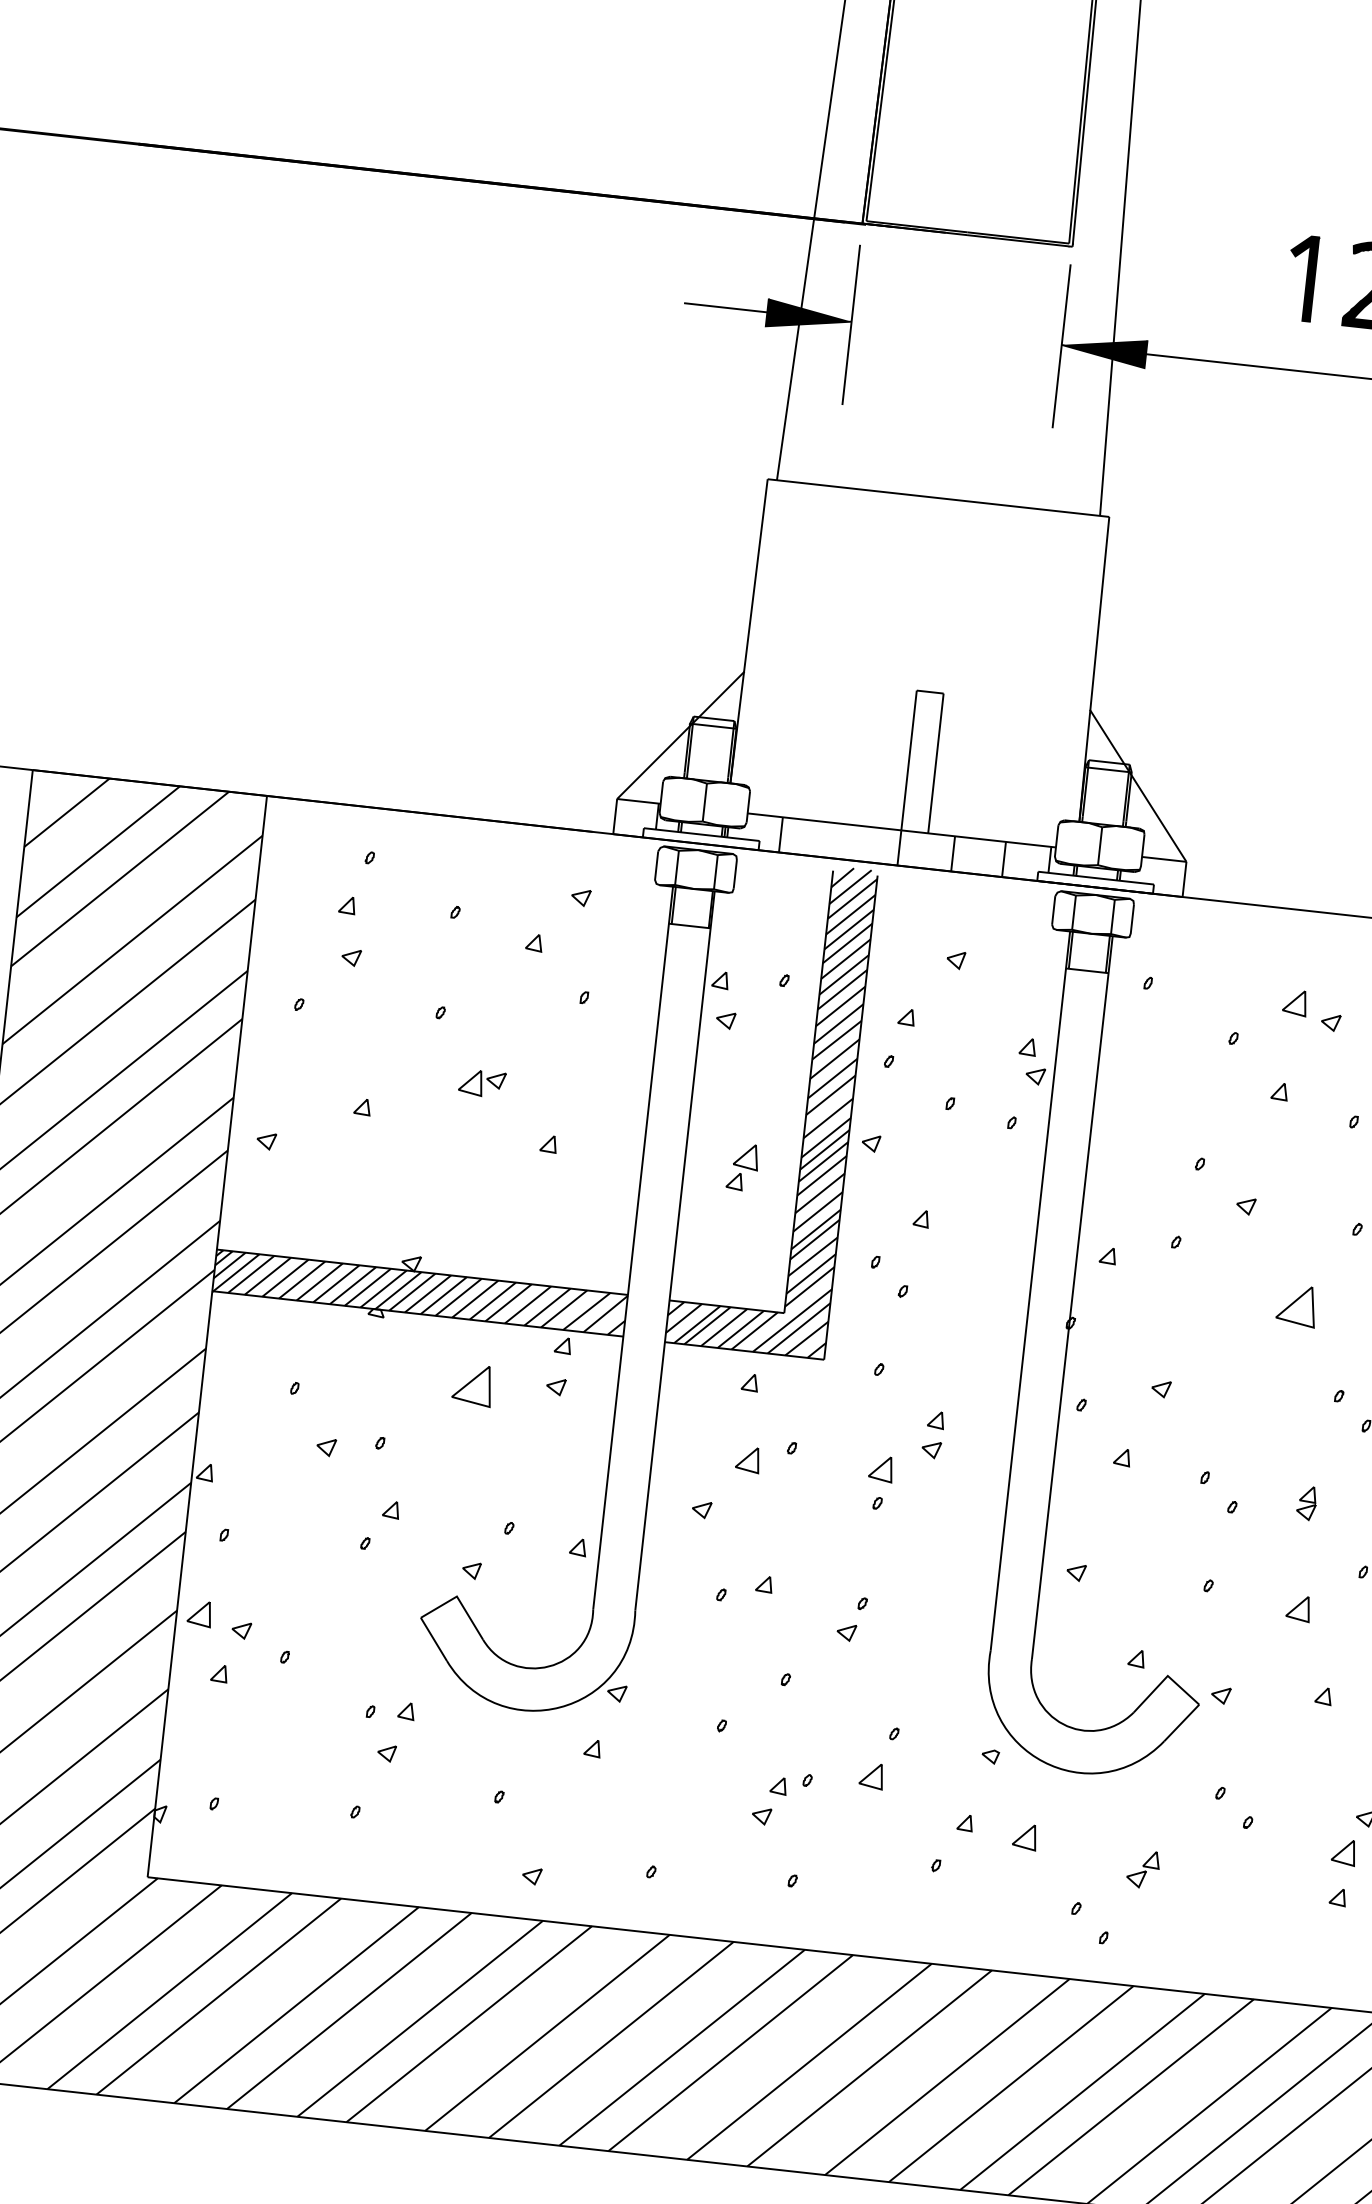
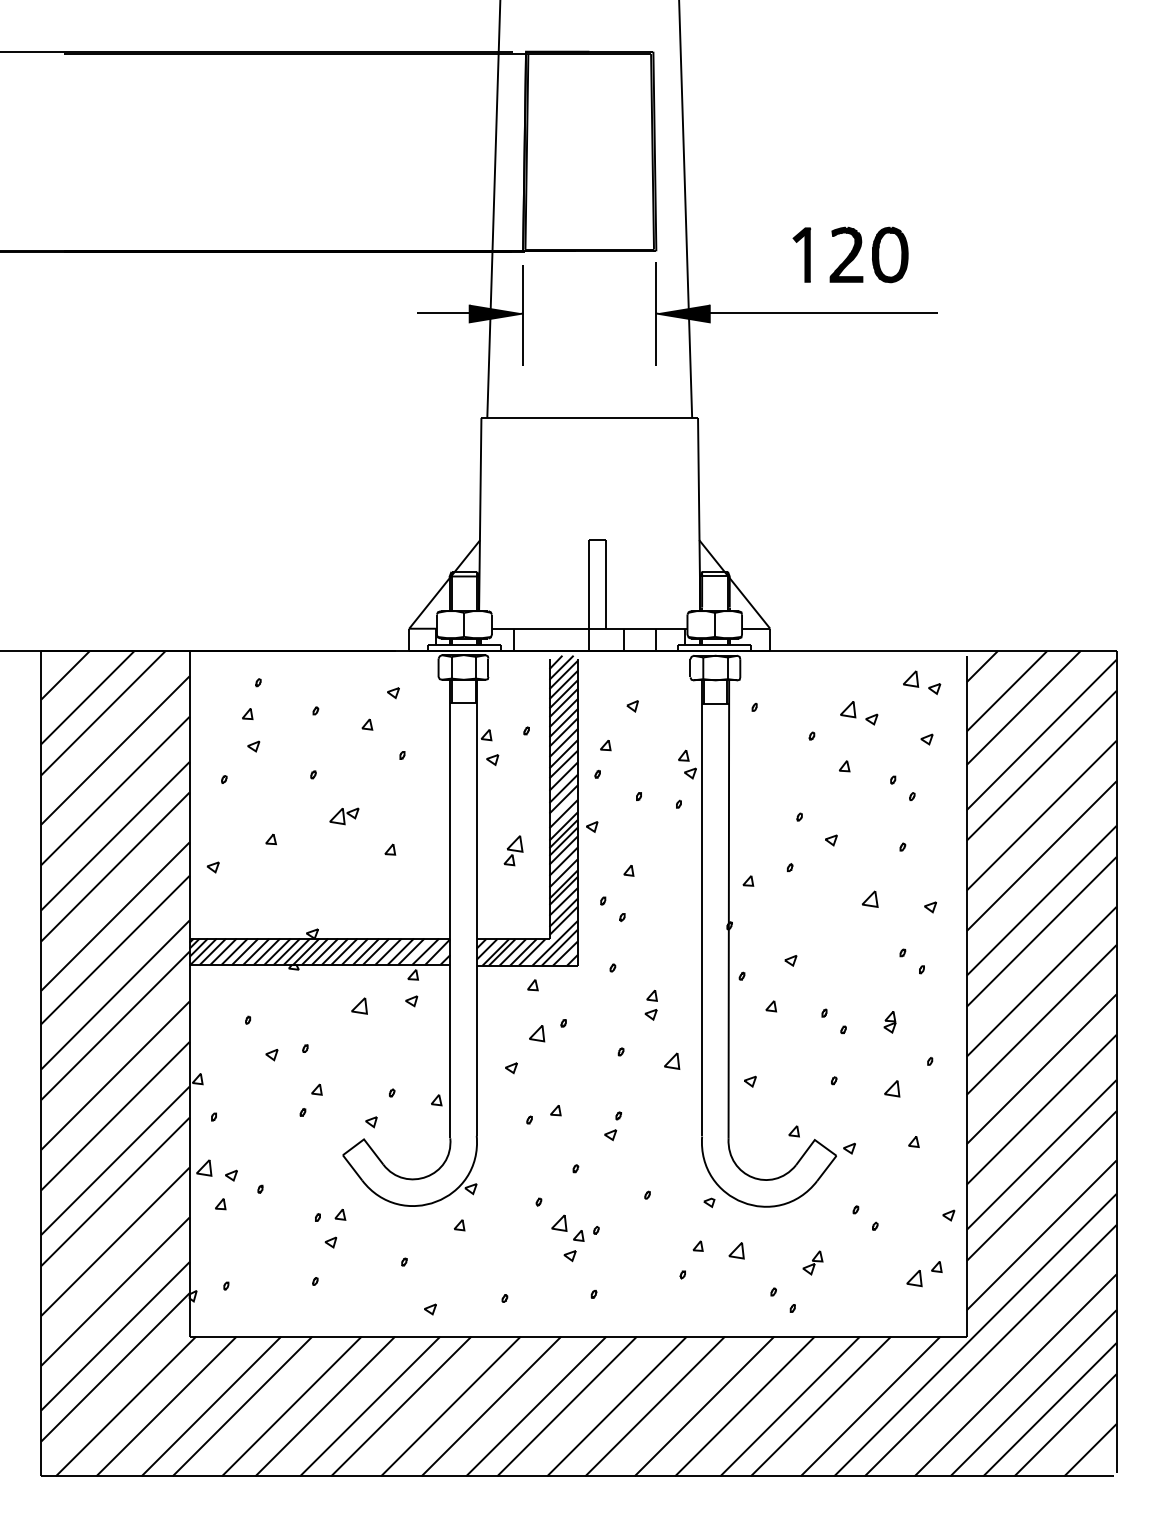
part: (1296, 1304) -> (869, 898), size x0.62
part: (473, 1384) -> (359, 1005), size x0.62
part: (882, 1468) -> (672, 1060), moved
part: (872, 1775) -> (559, 1222), moved
part: (1344, 1852) -> (914, 1278), moved

